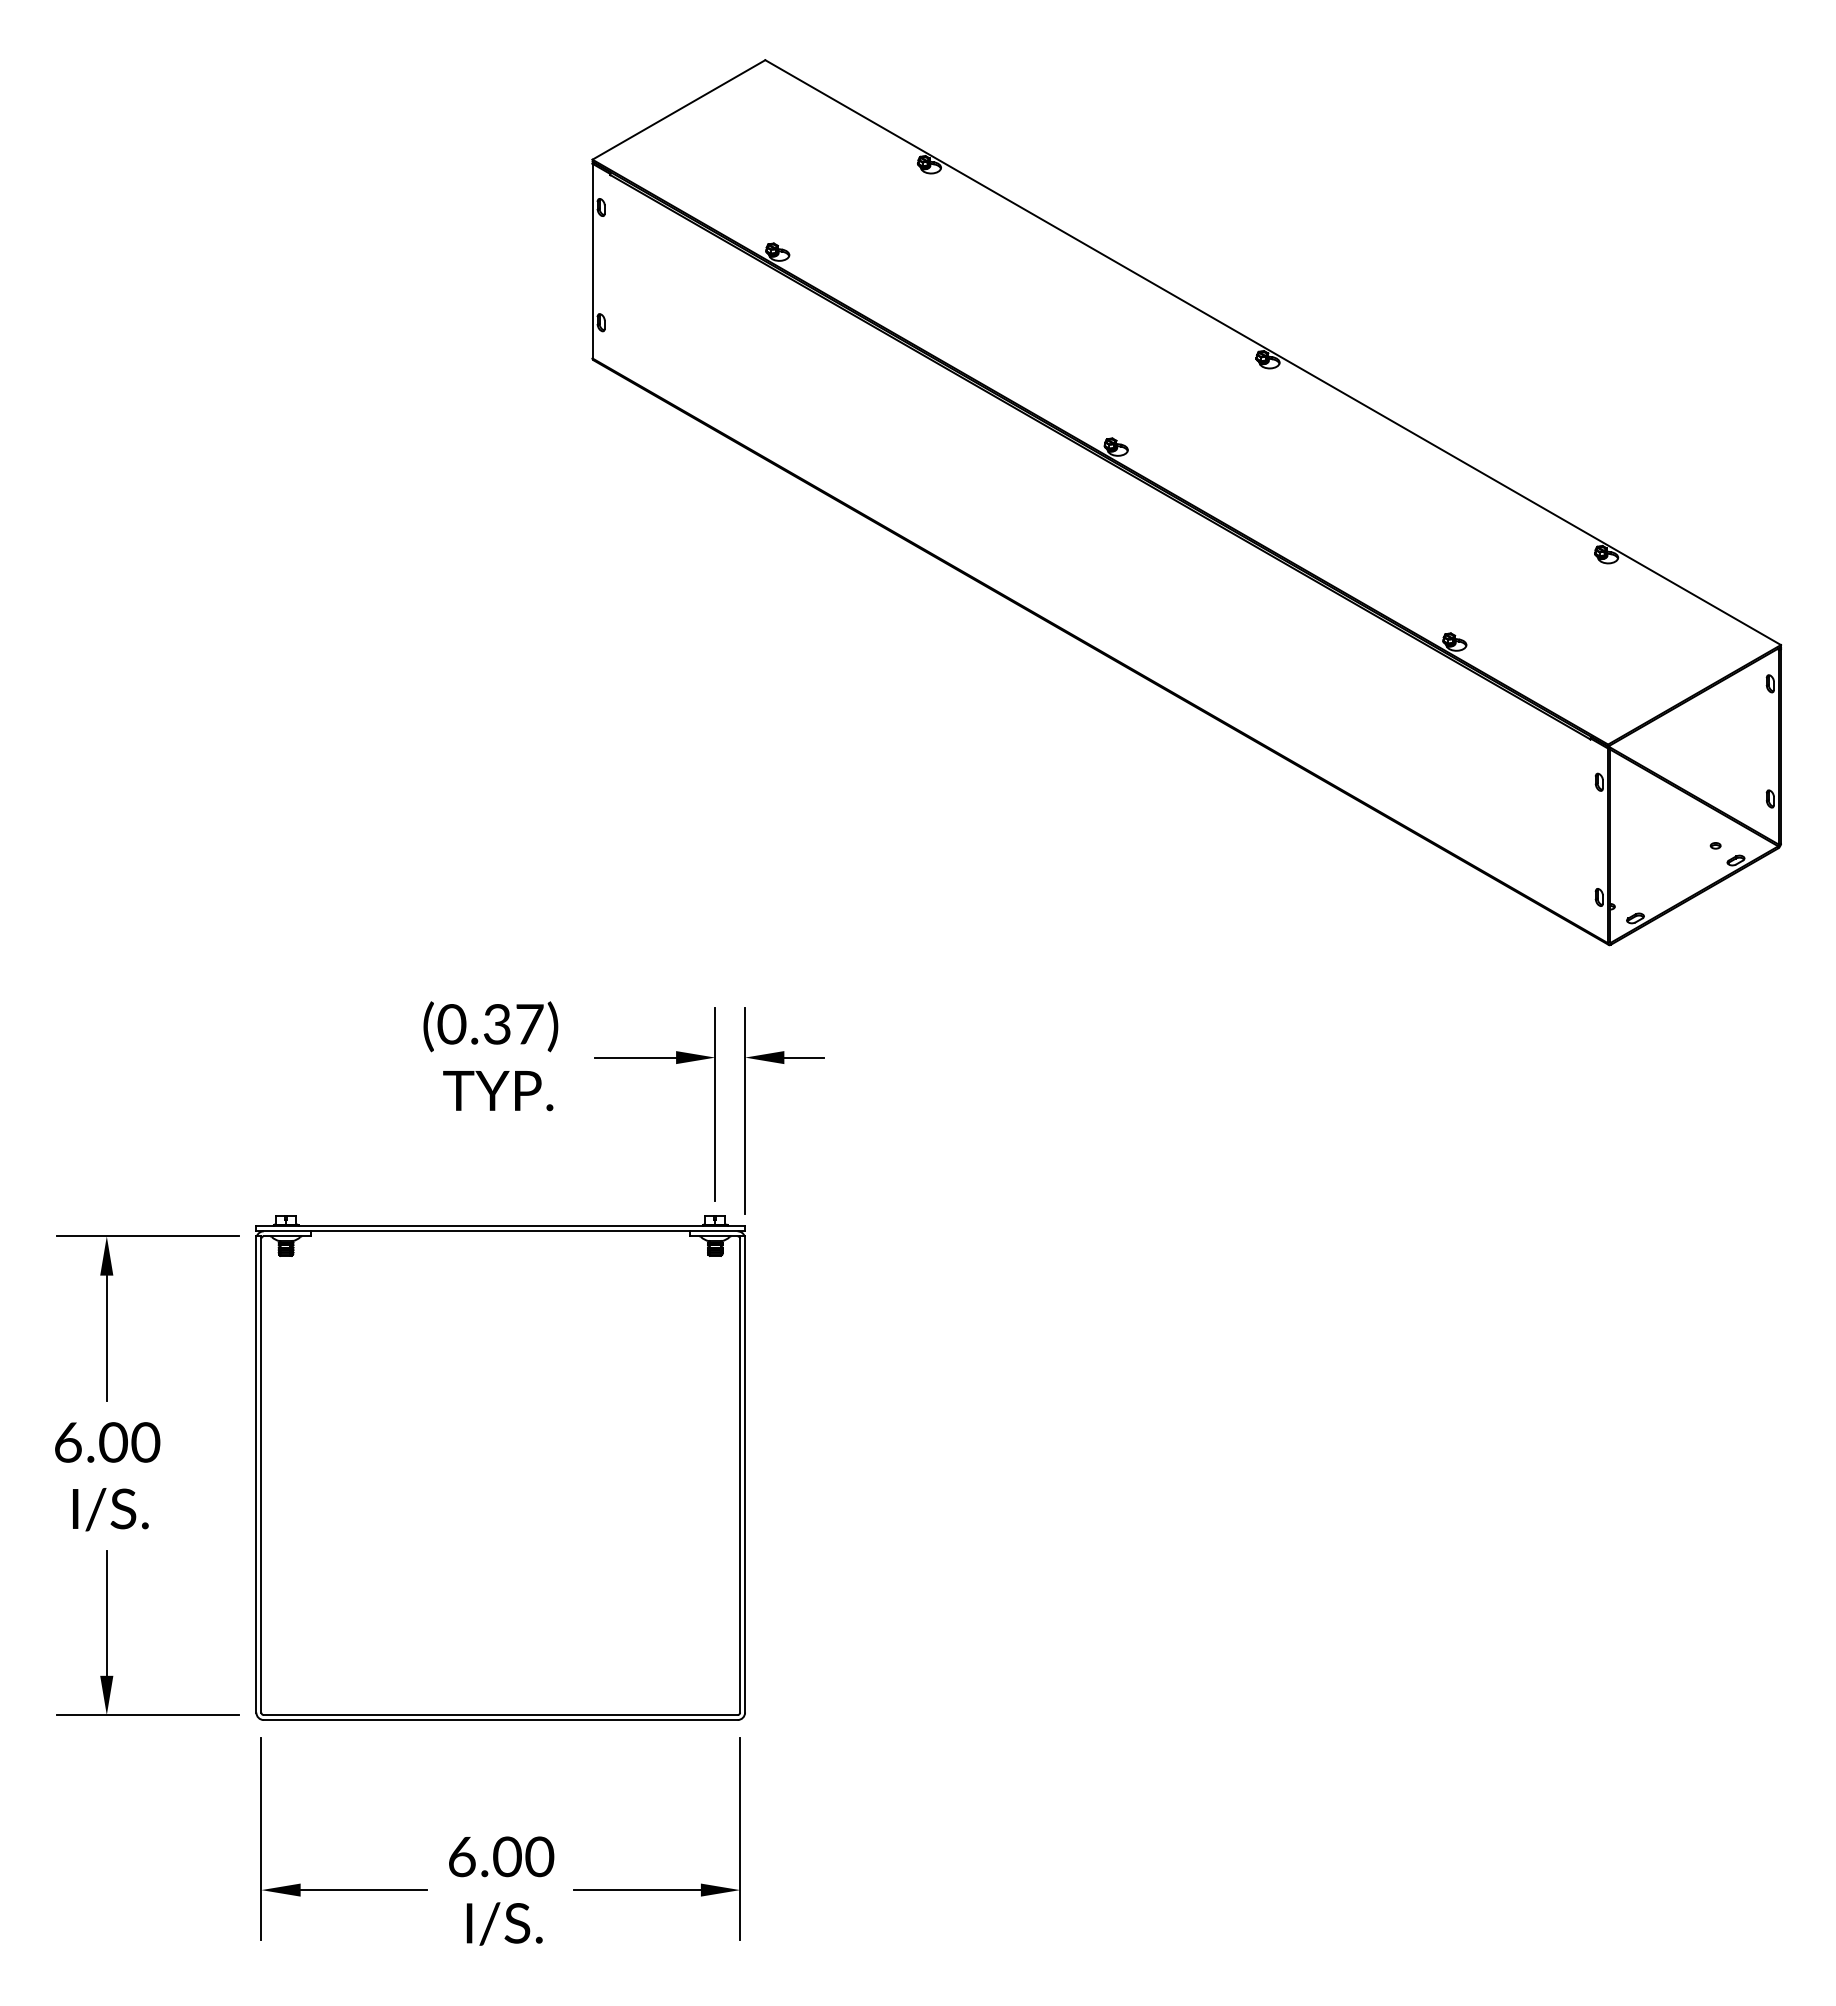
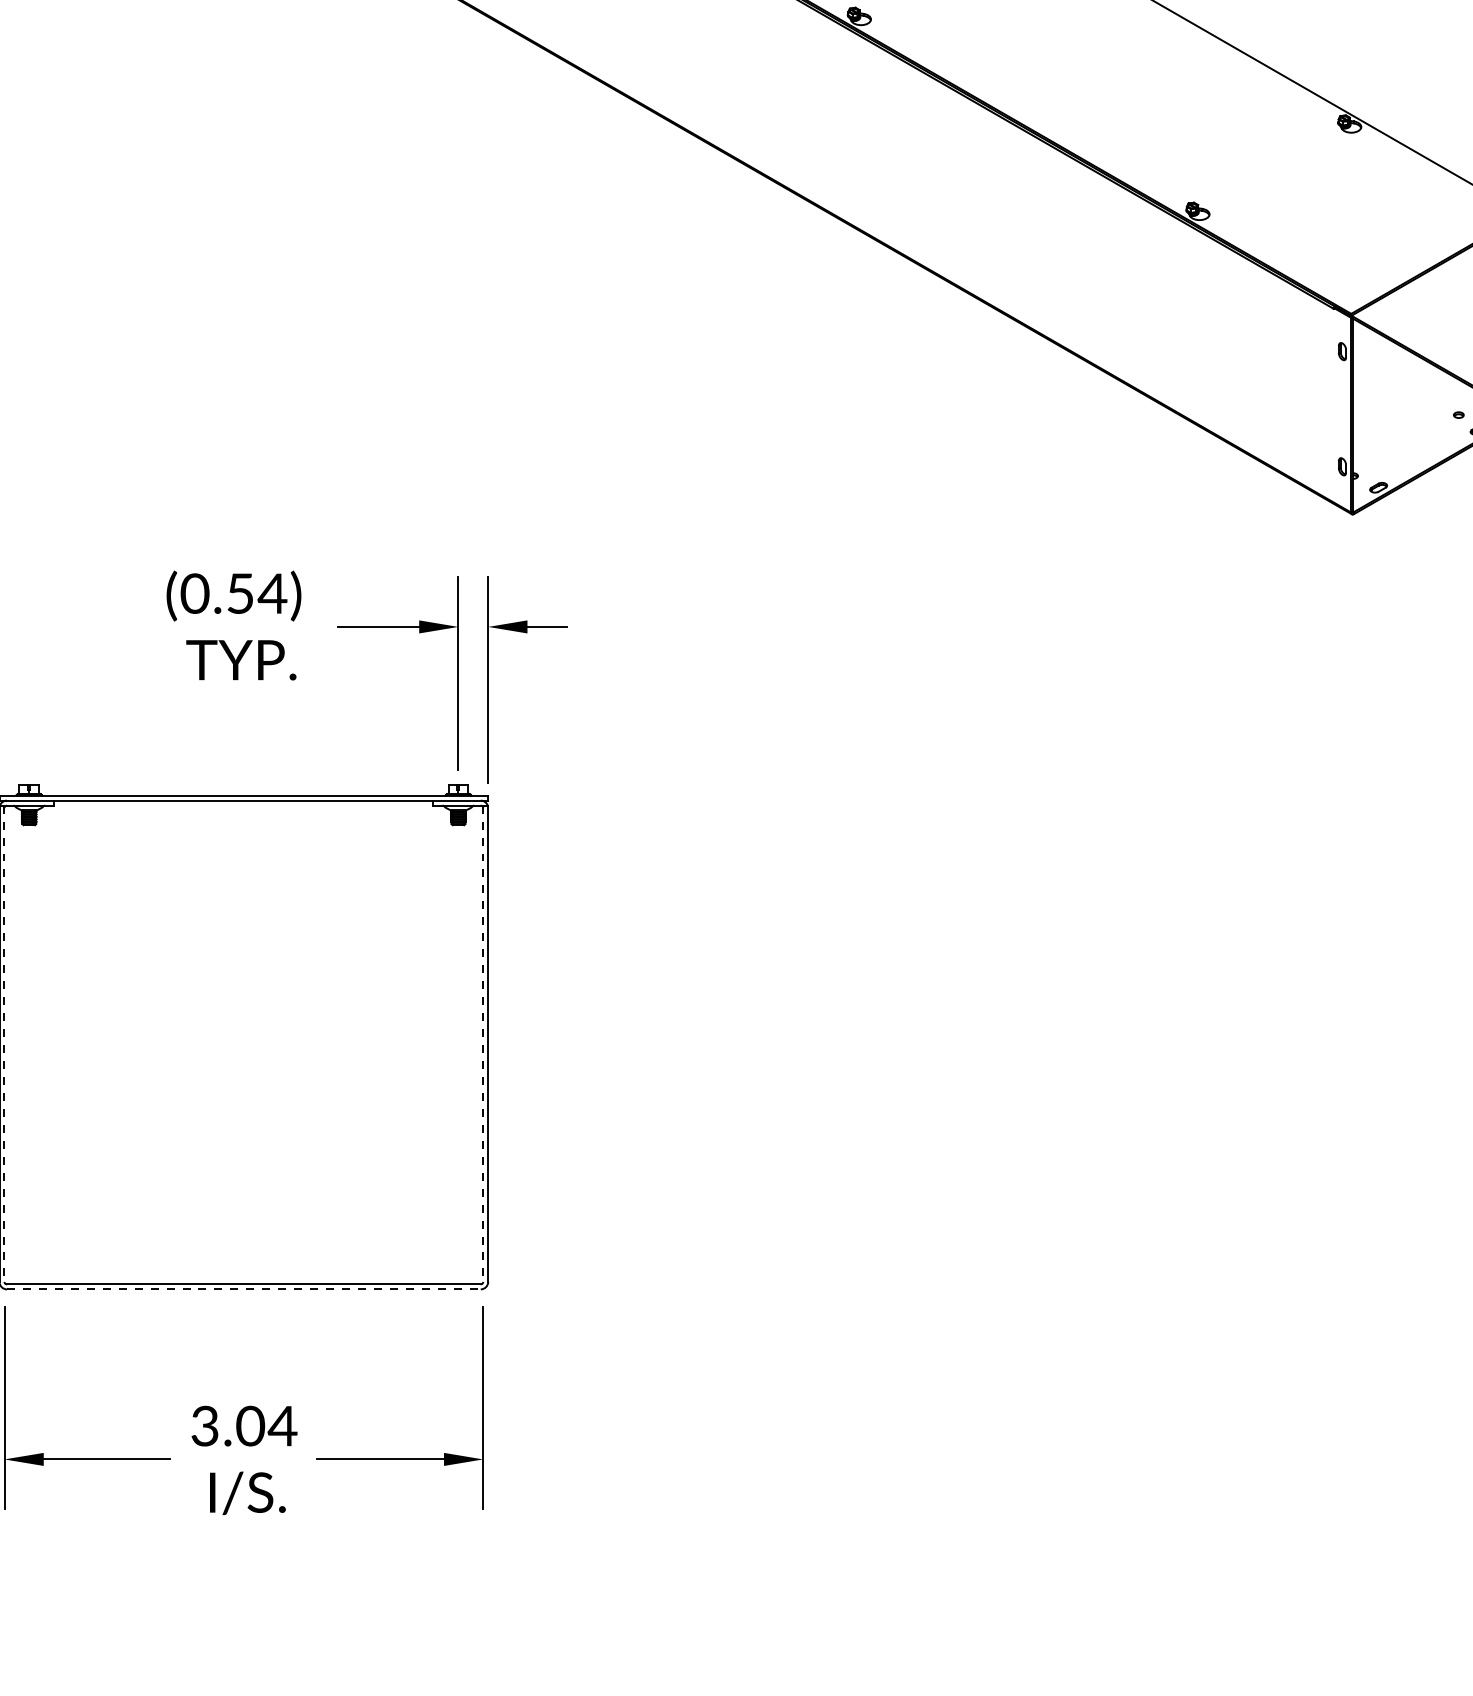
text: (513, 1024) -> (256, 593), (0.37) -> (0.54)
line: (261, 1474) -> (4, 1043), solid -> dashed
line: (740, 1474) -> (483, 1043), solid -> dashed
line: (500, 1720) -> (243, 1289), solid -> dashed
text: (501, 1856) -> (244, 1425), 6.00 -> 3.04

